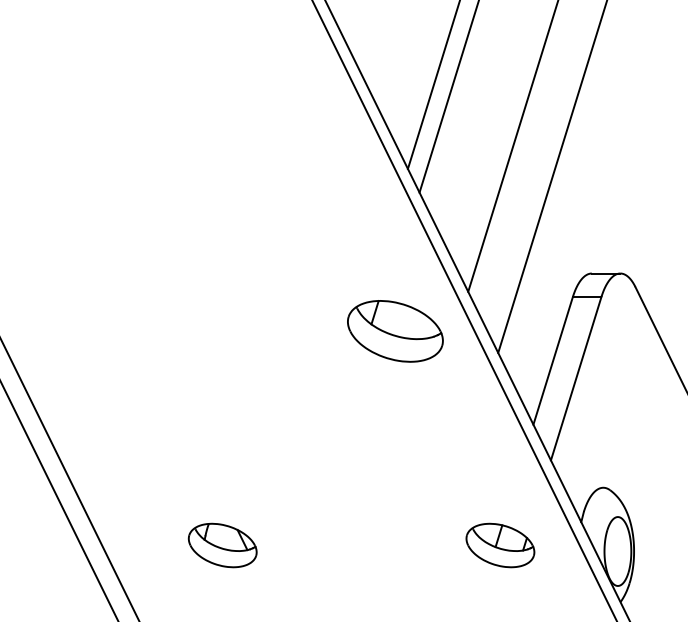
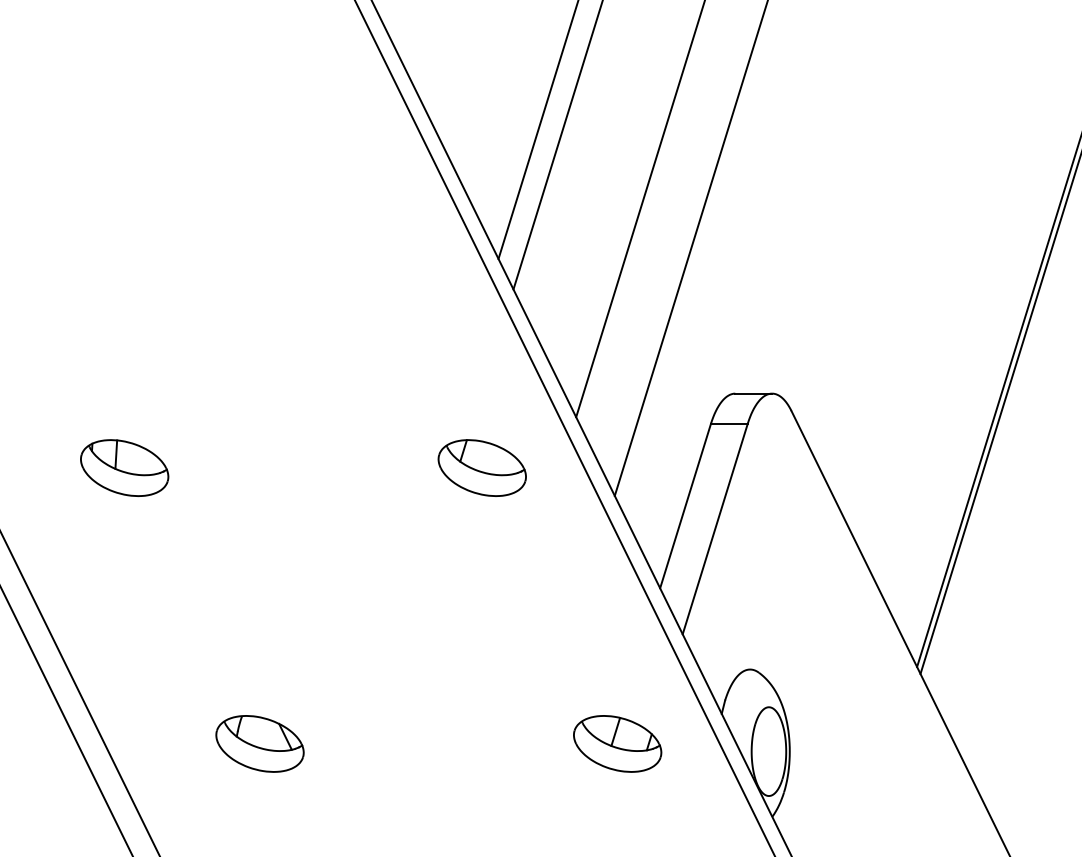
part: (117, 330) -> (124, 467), added
part: (394, 330) -> (481, 467), size x0.71

